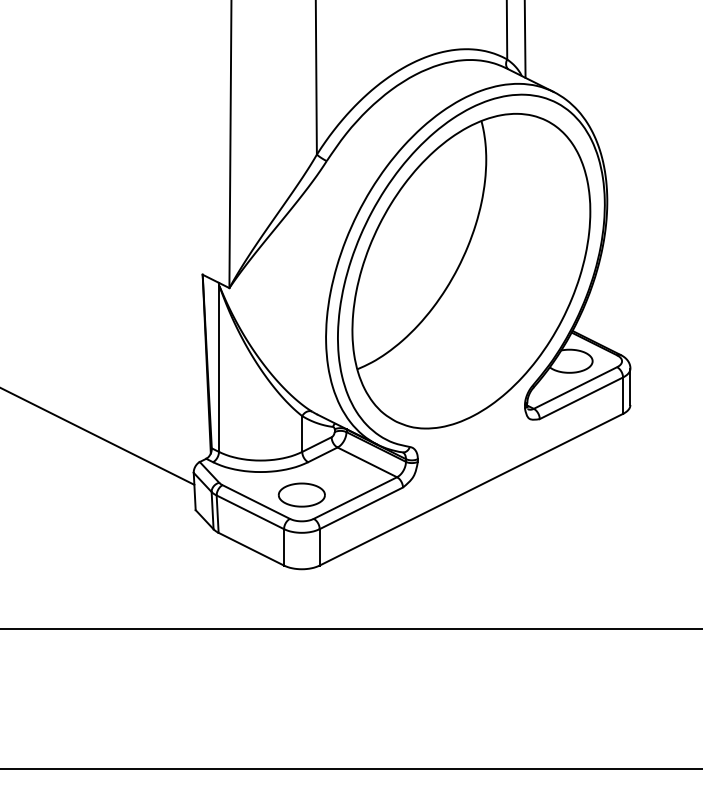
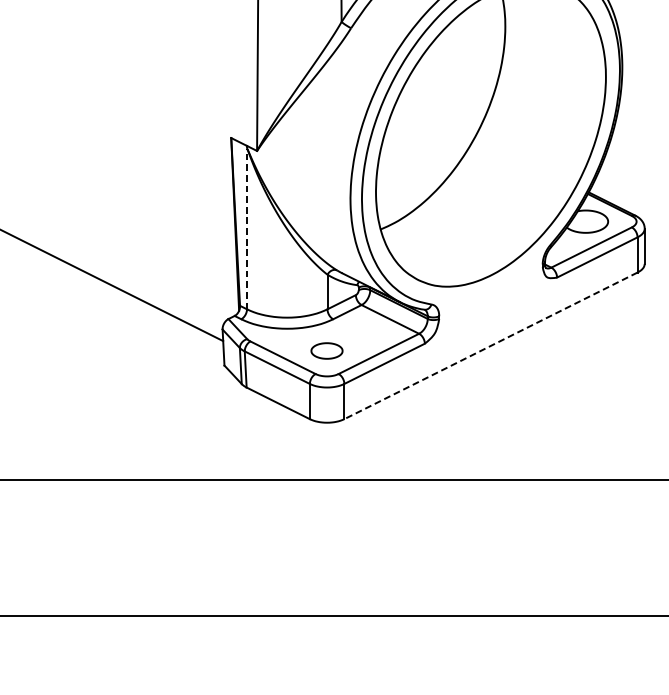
line: (219, 368) -> (247, 228), solid -> dashed
line: (471, 489) -> (491, 345), solid -> dashed
part: (301, 494) -> (326, 350), size x0.7

